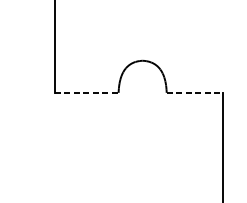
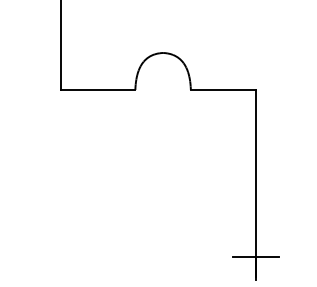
line: (86, 92) -> (98, 89), dashed -> solid
line: (194, 92) -> (223, 89), dashed -> solid

